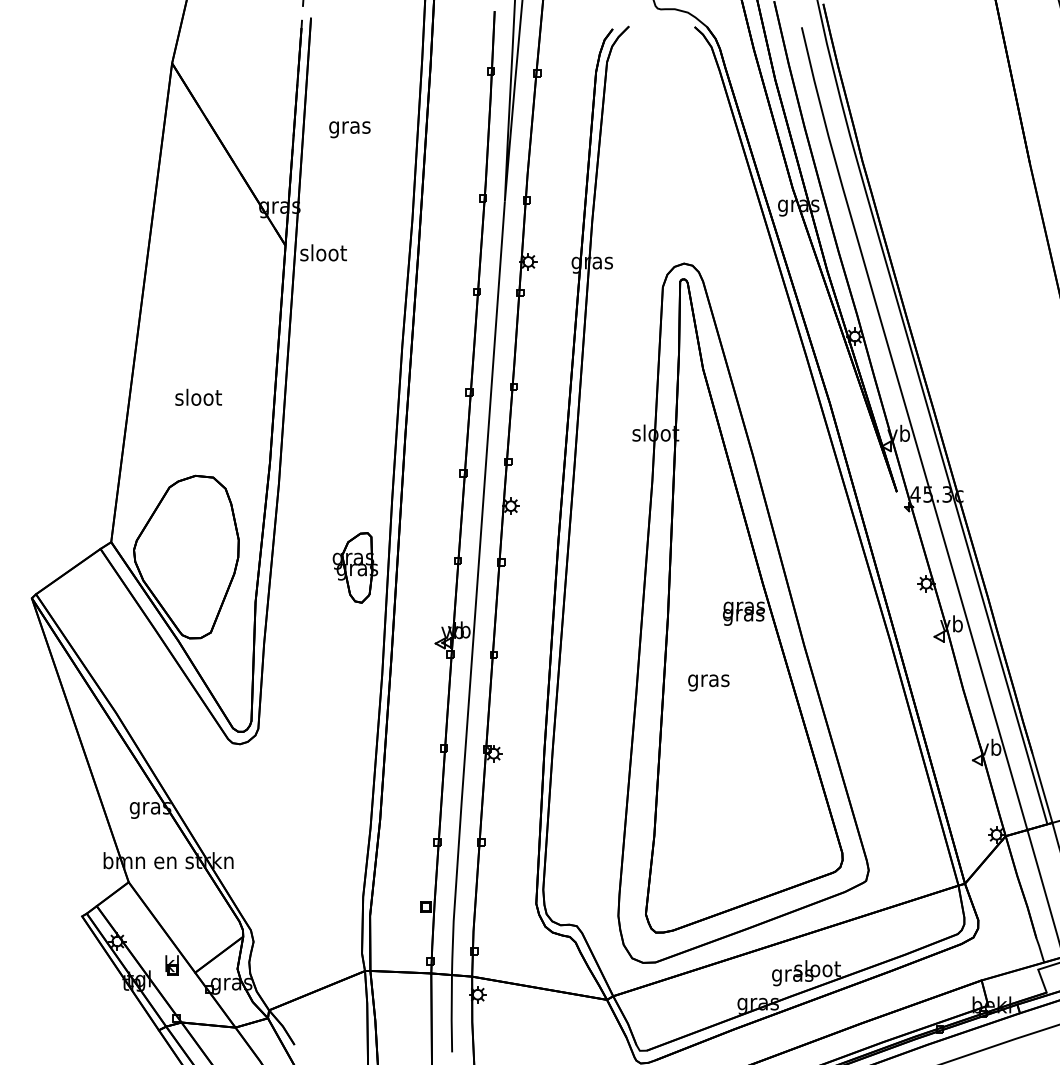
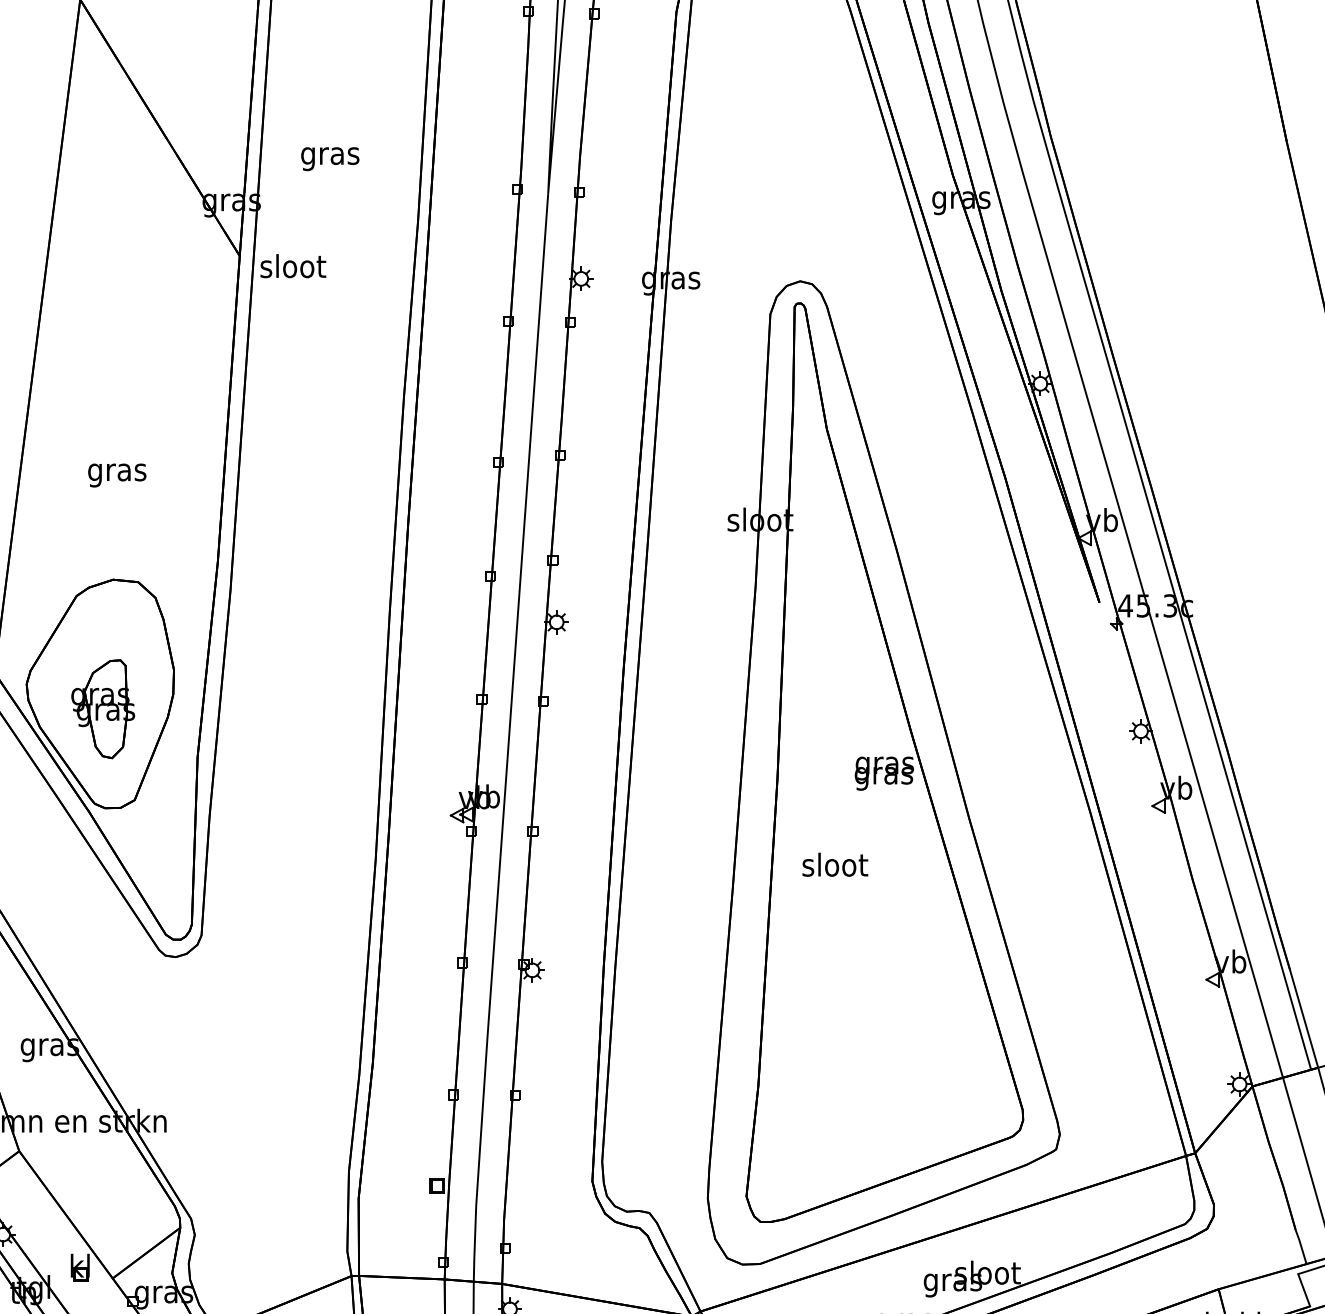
text: (349, 129) -> (329, 158), moved
text: (198, 399) -> (117, 472), sloot -> gras
part: (355, 567) -> (103, 708), moved
text: (708, 680) -> (834, 867), gras -> sloot

